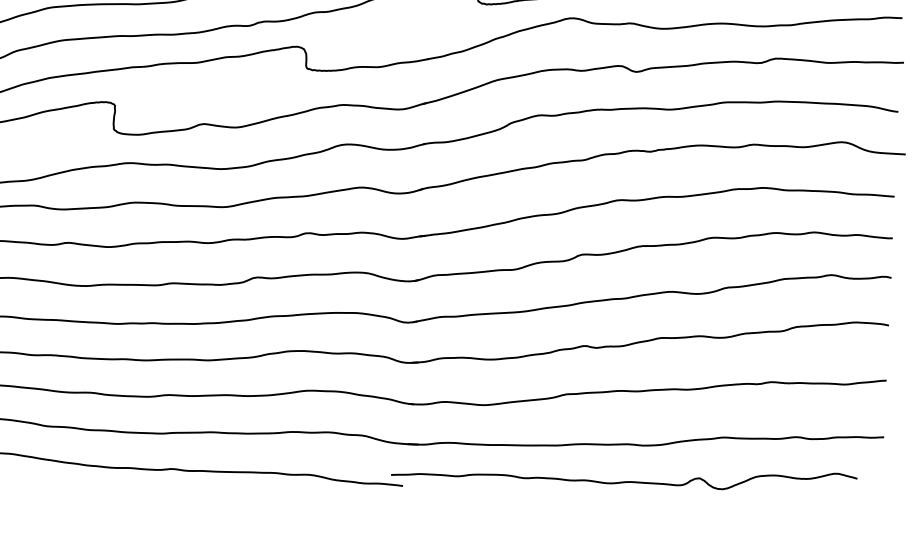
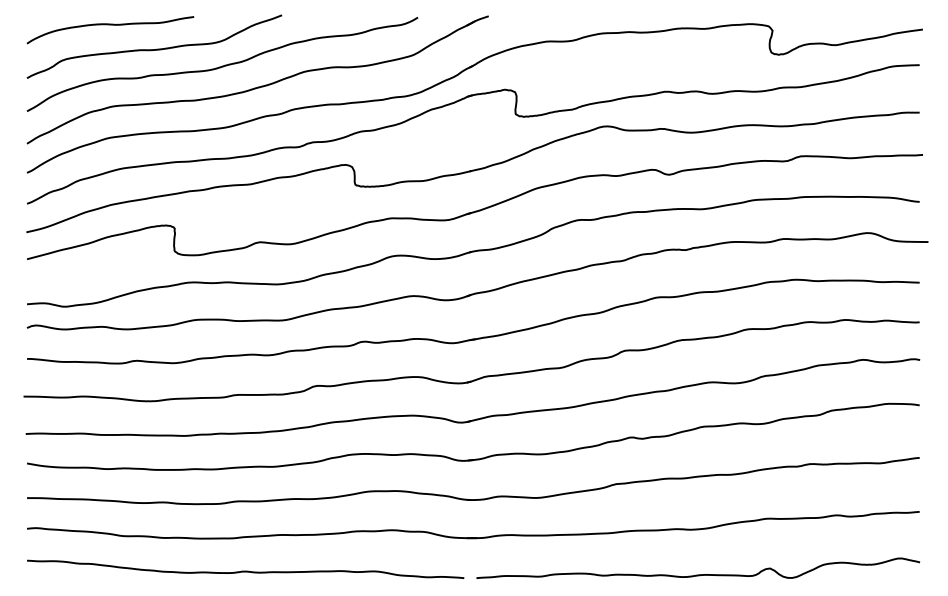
curve: (624, 481) -> (698, 574), moved

